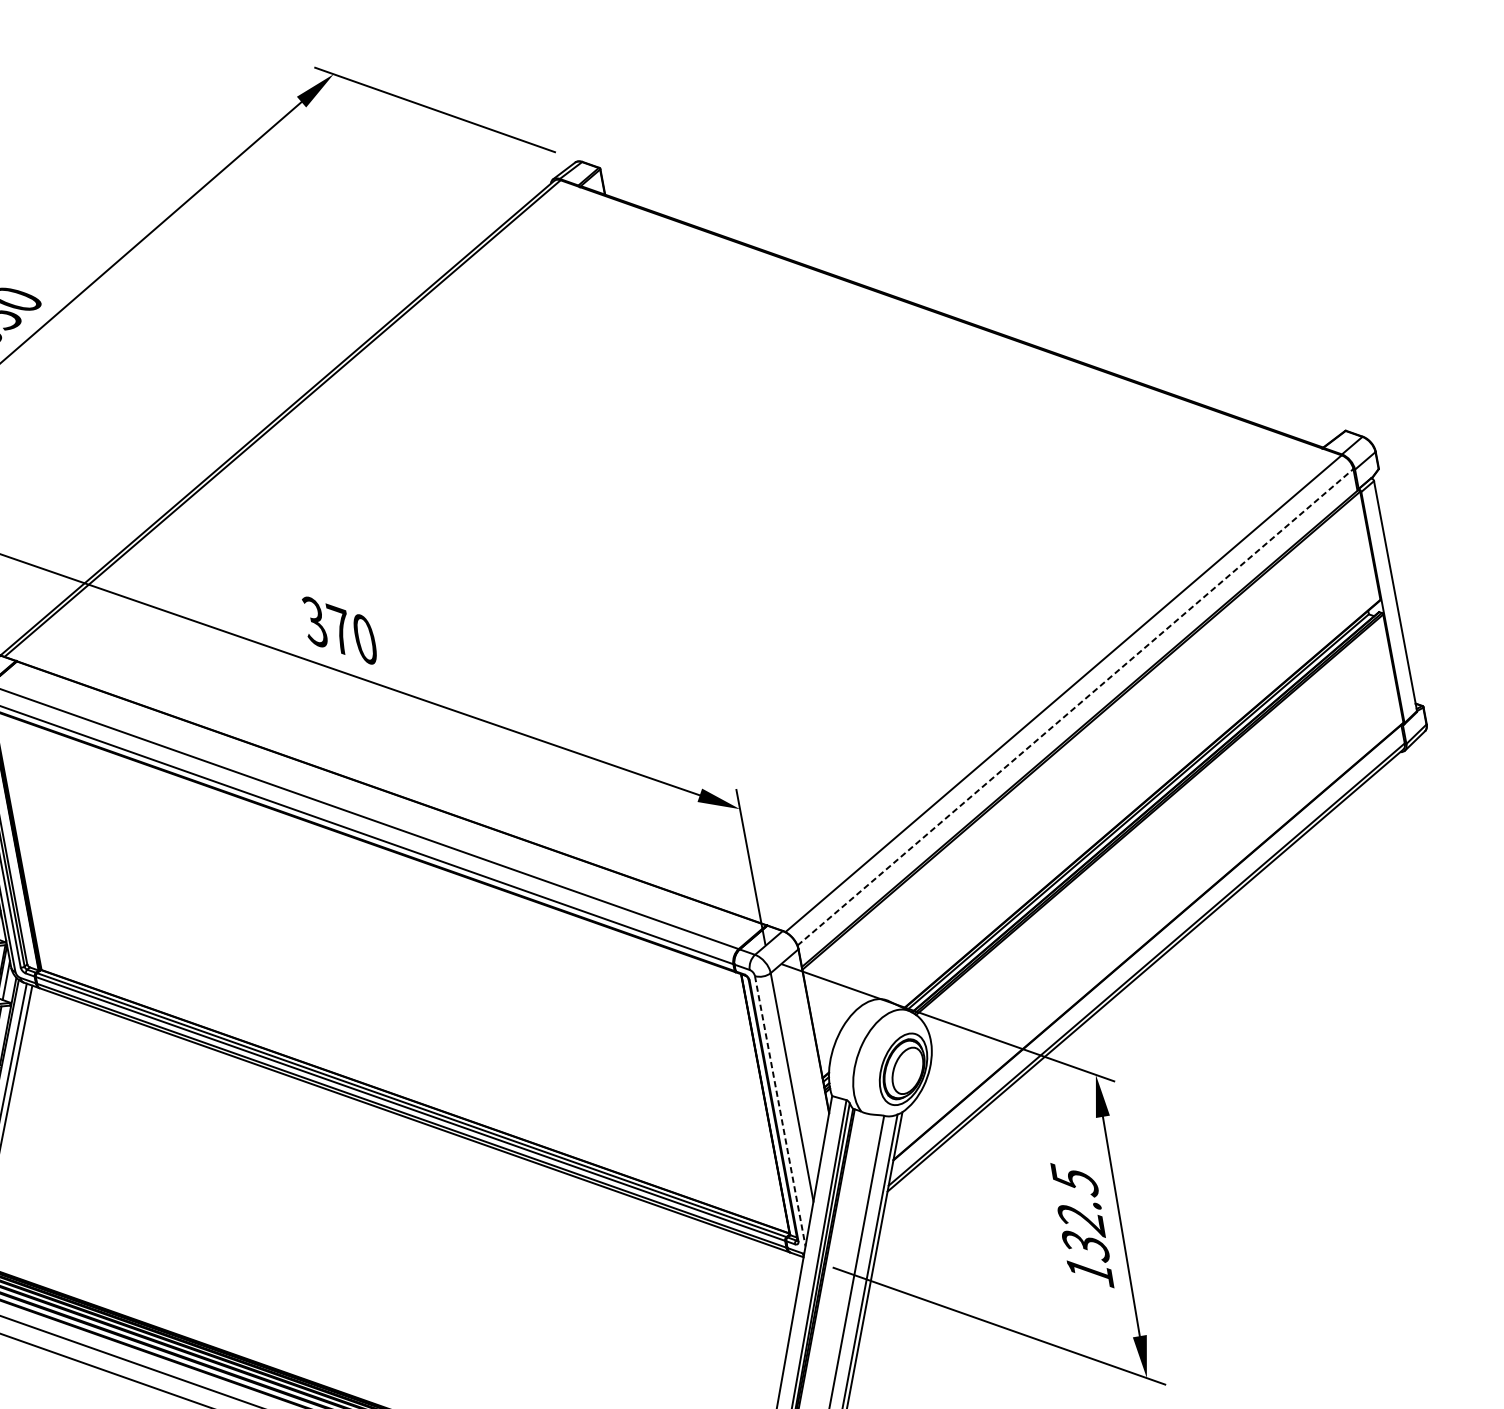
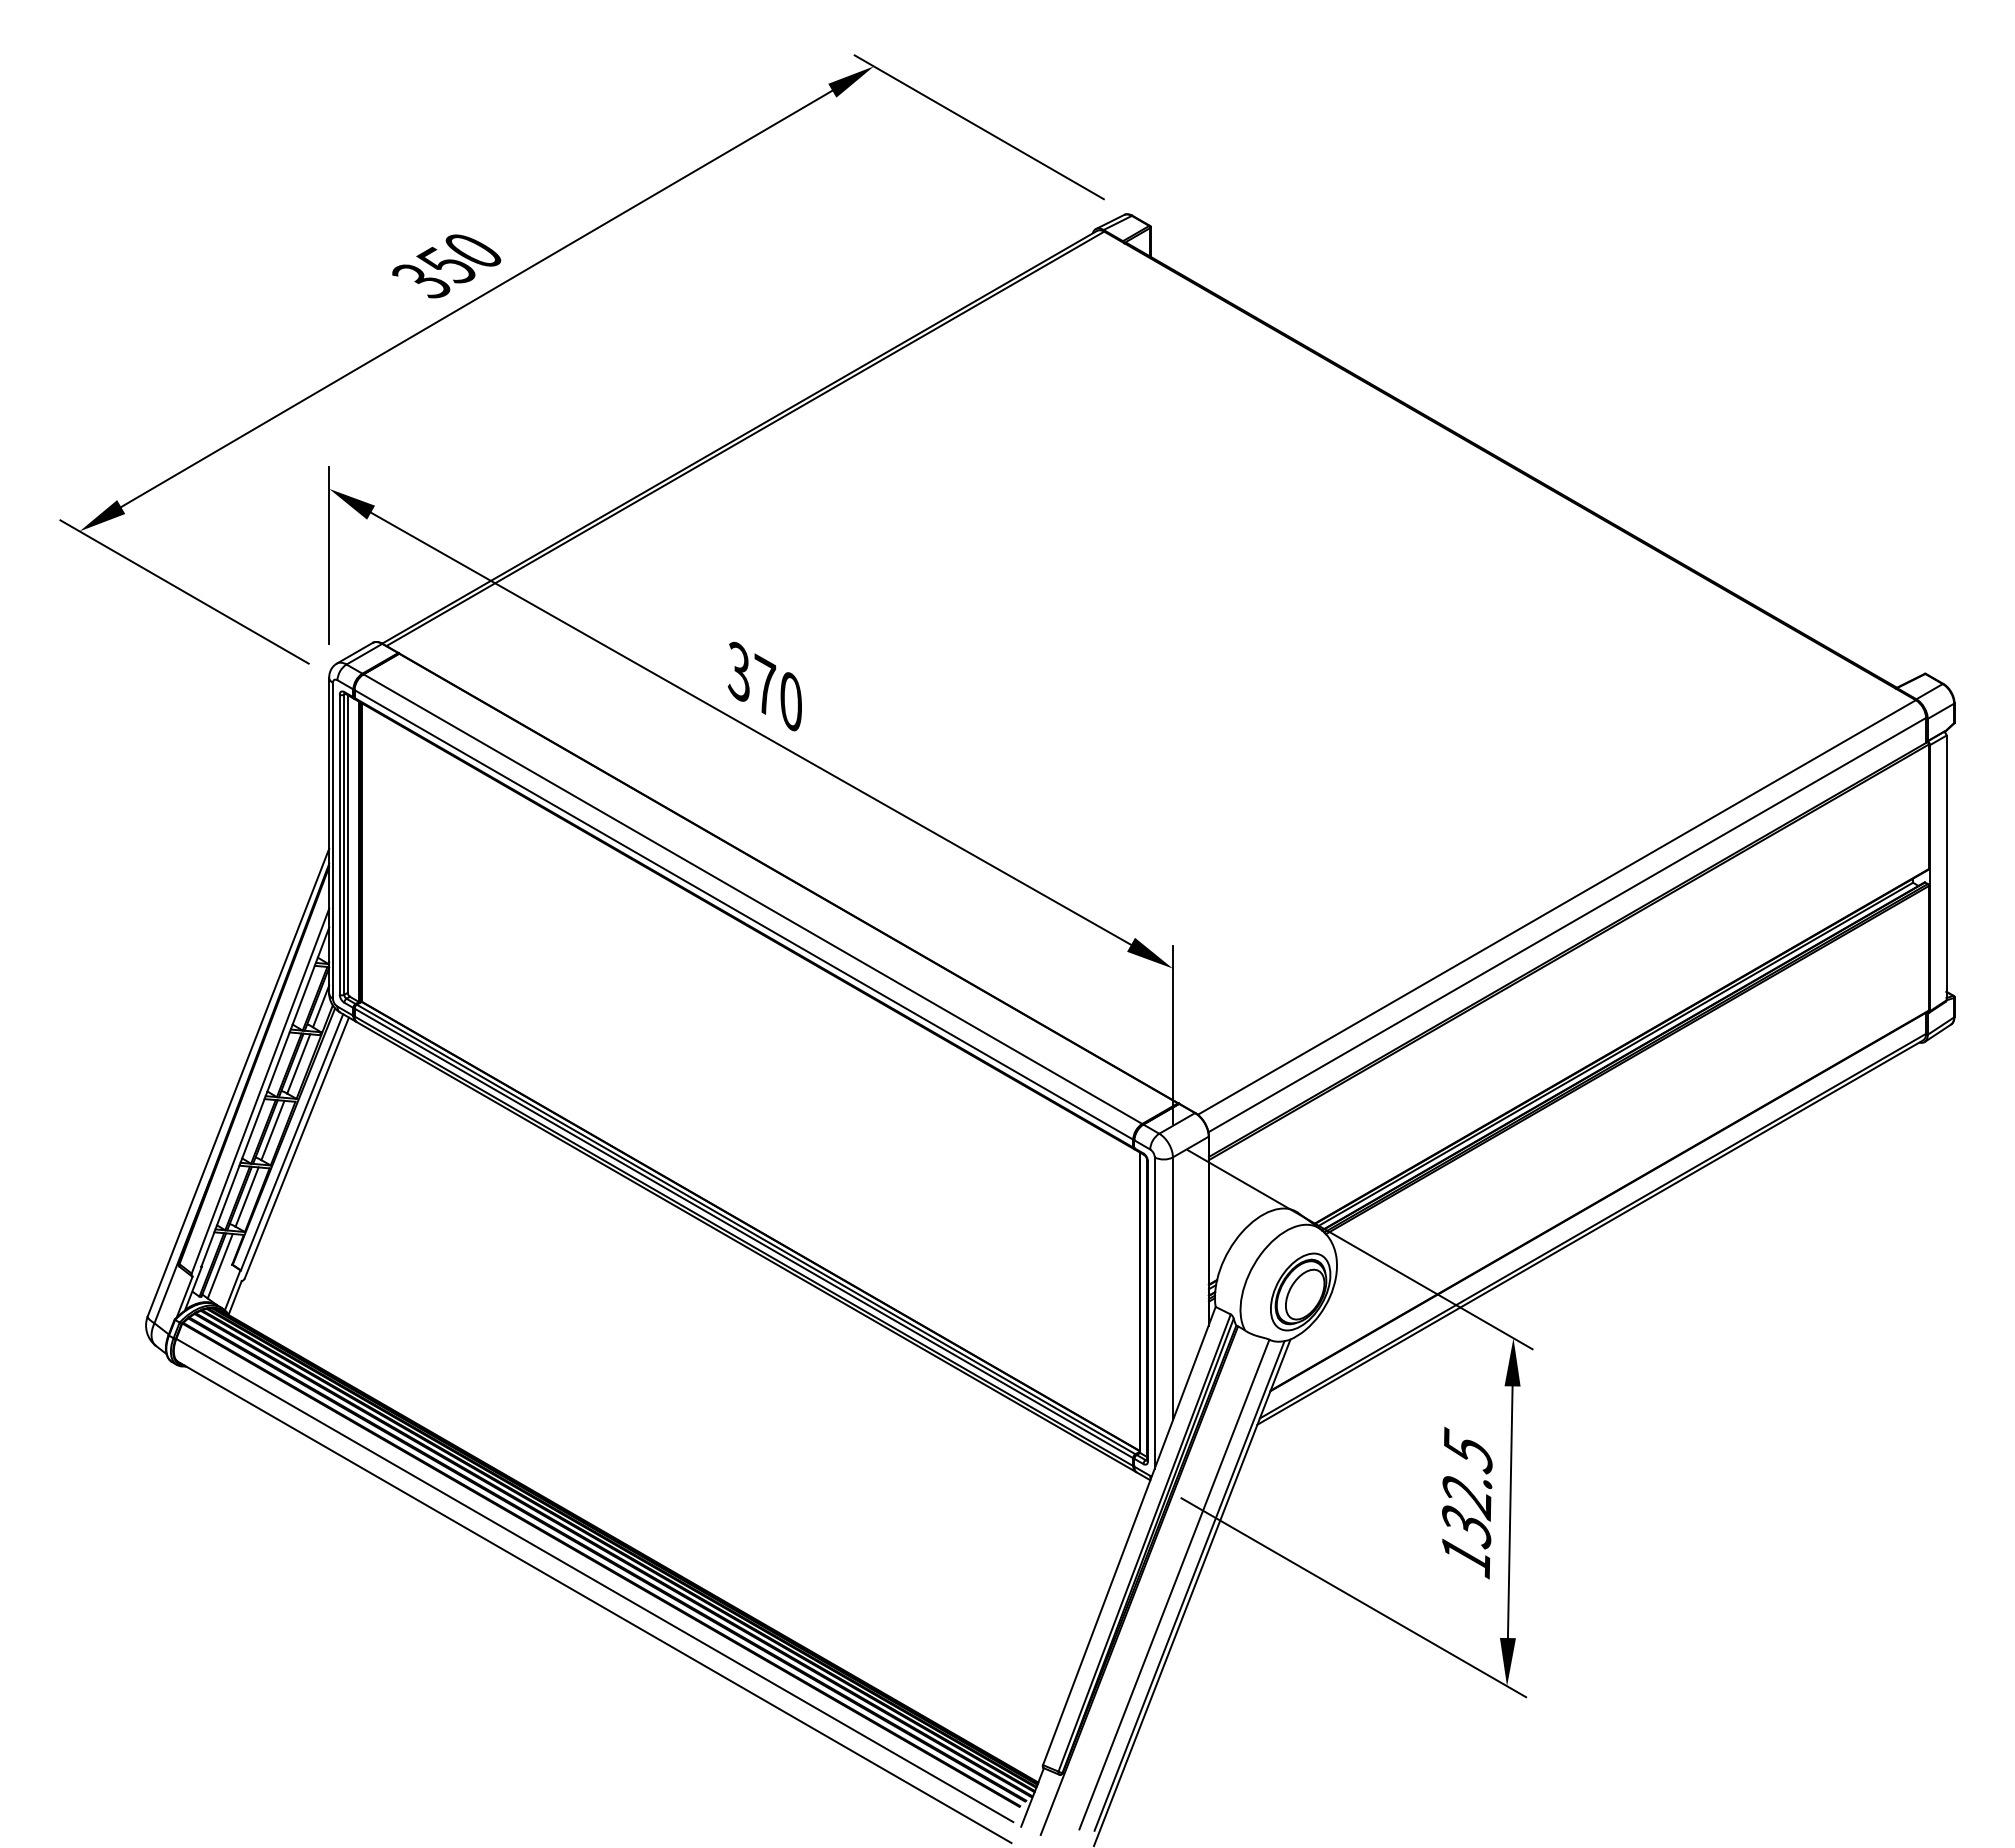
line: (1075, 706) -> (1567, 924), dashed -> solid
line: (779, 1110) -> (1154, 1312), dashed -> solid

